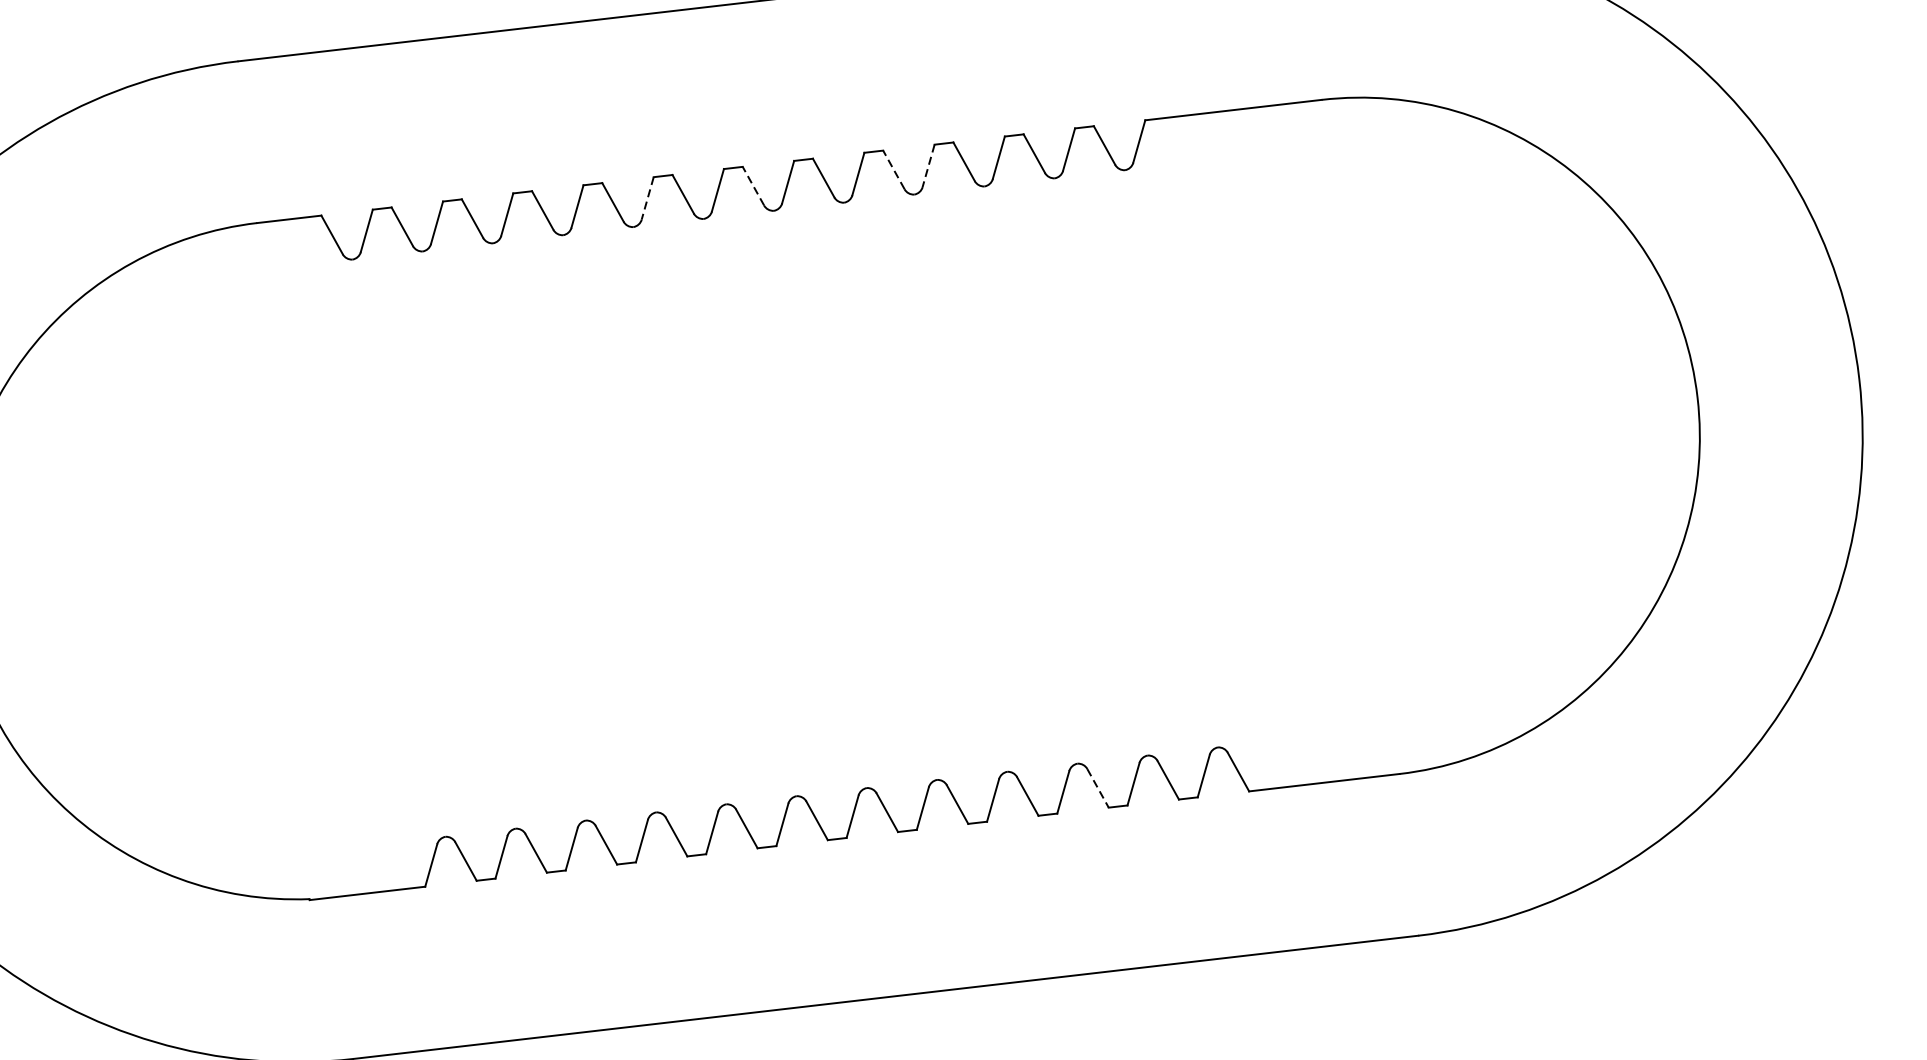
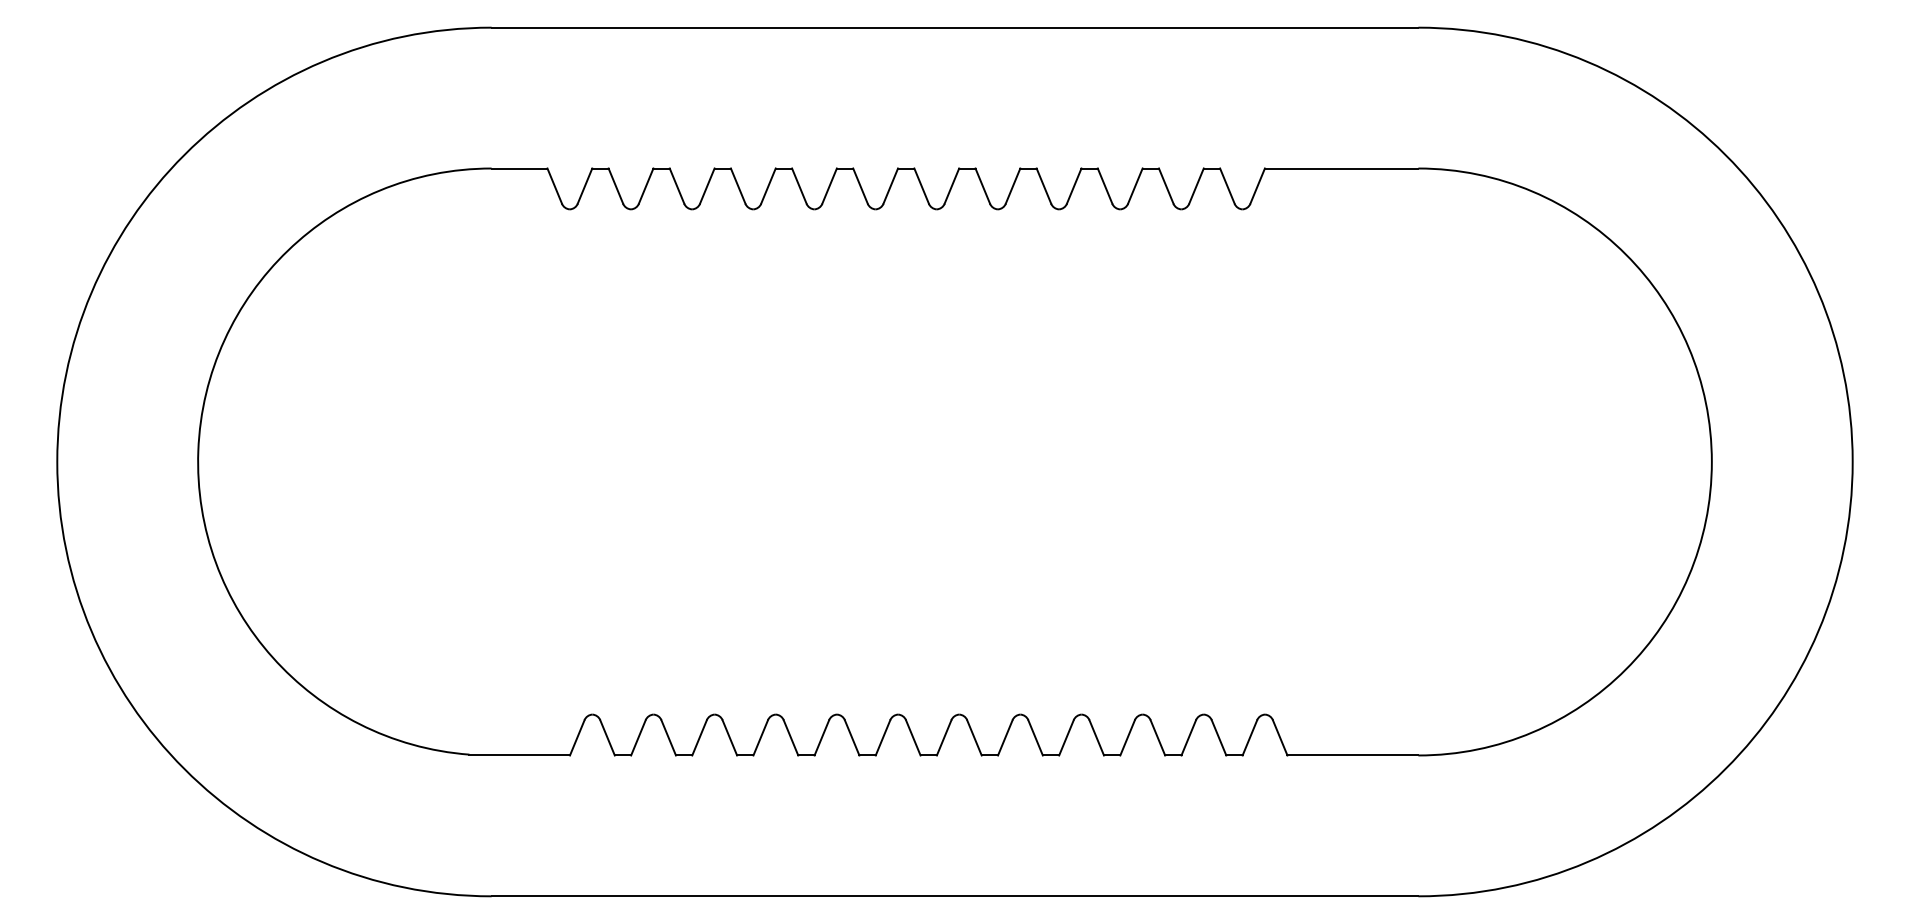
line: (929, 166) -> (1074, 186), dashed -> solid
line: (893, 169) -> (1043, 185), dashed -> solid
line: (753, 185) -> (921, 185), dashed -> solid
line: (647, 198) -> (829, 186), dashed -> solid
line: (1098, 789) -> (1158, 738), dashed -> solid

